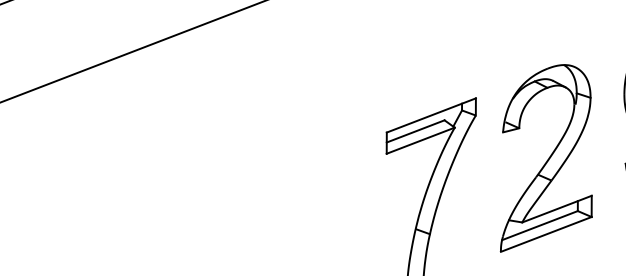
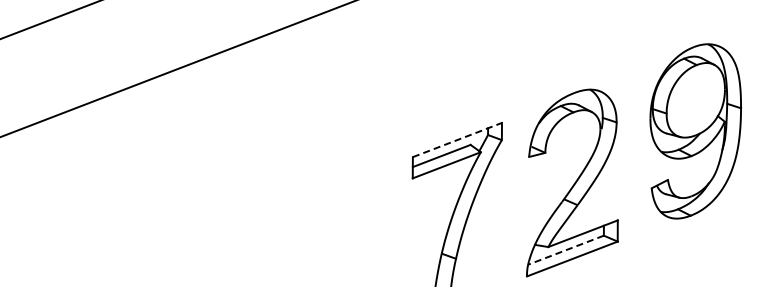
line: (431, 115) -> (457, 140), solid -> dashed
line: (539, 225) -> (565, 250), solid -> dashed

